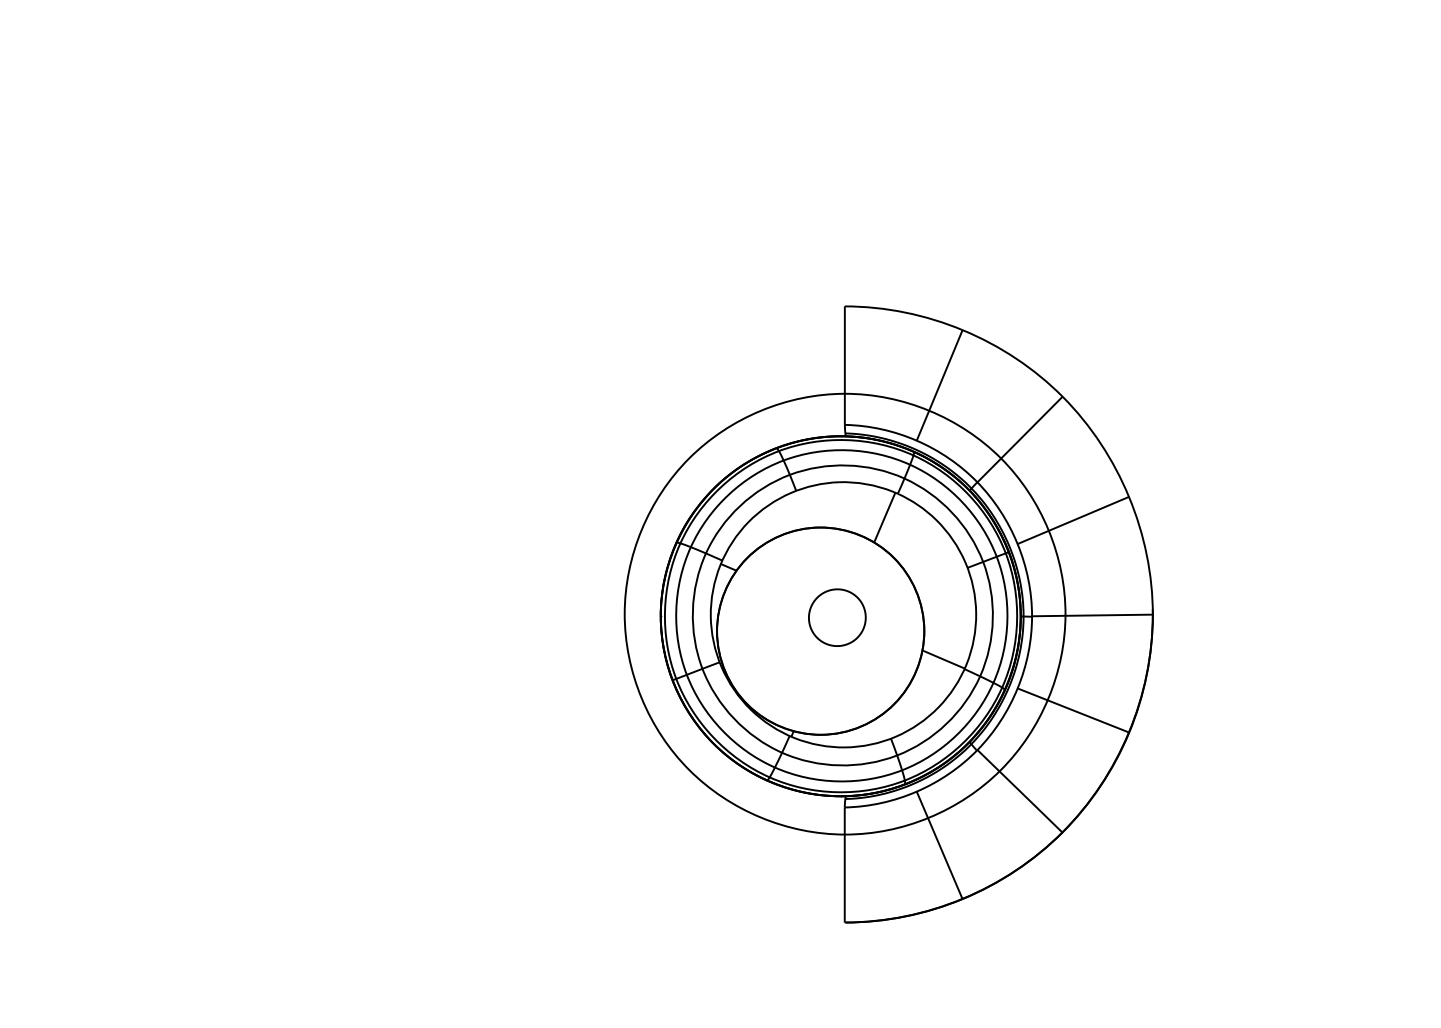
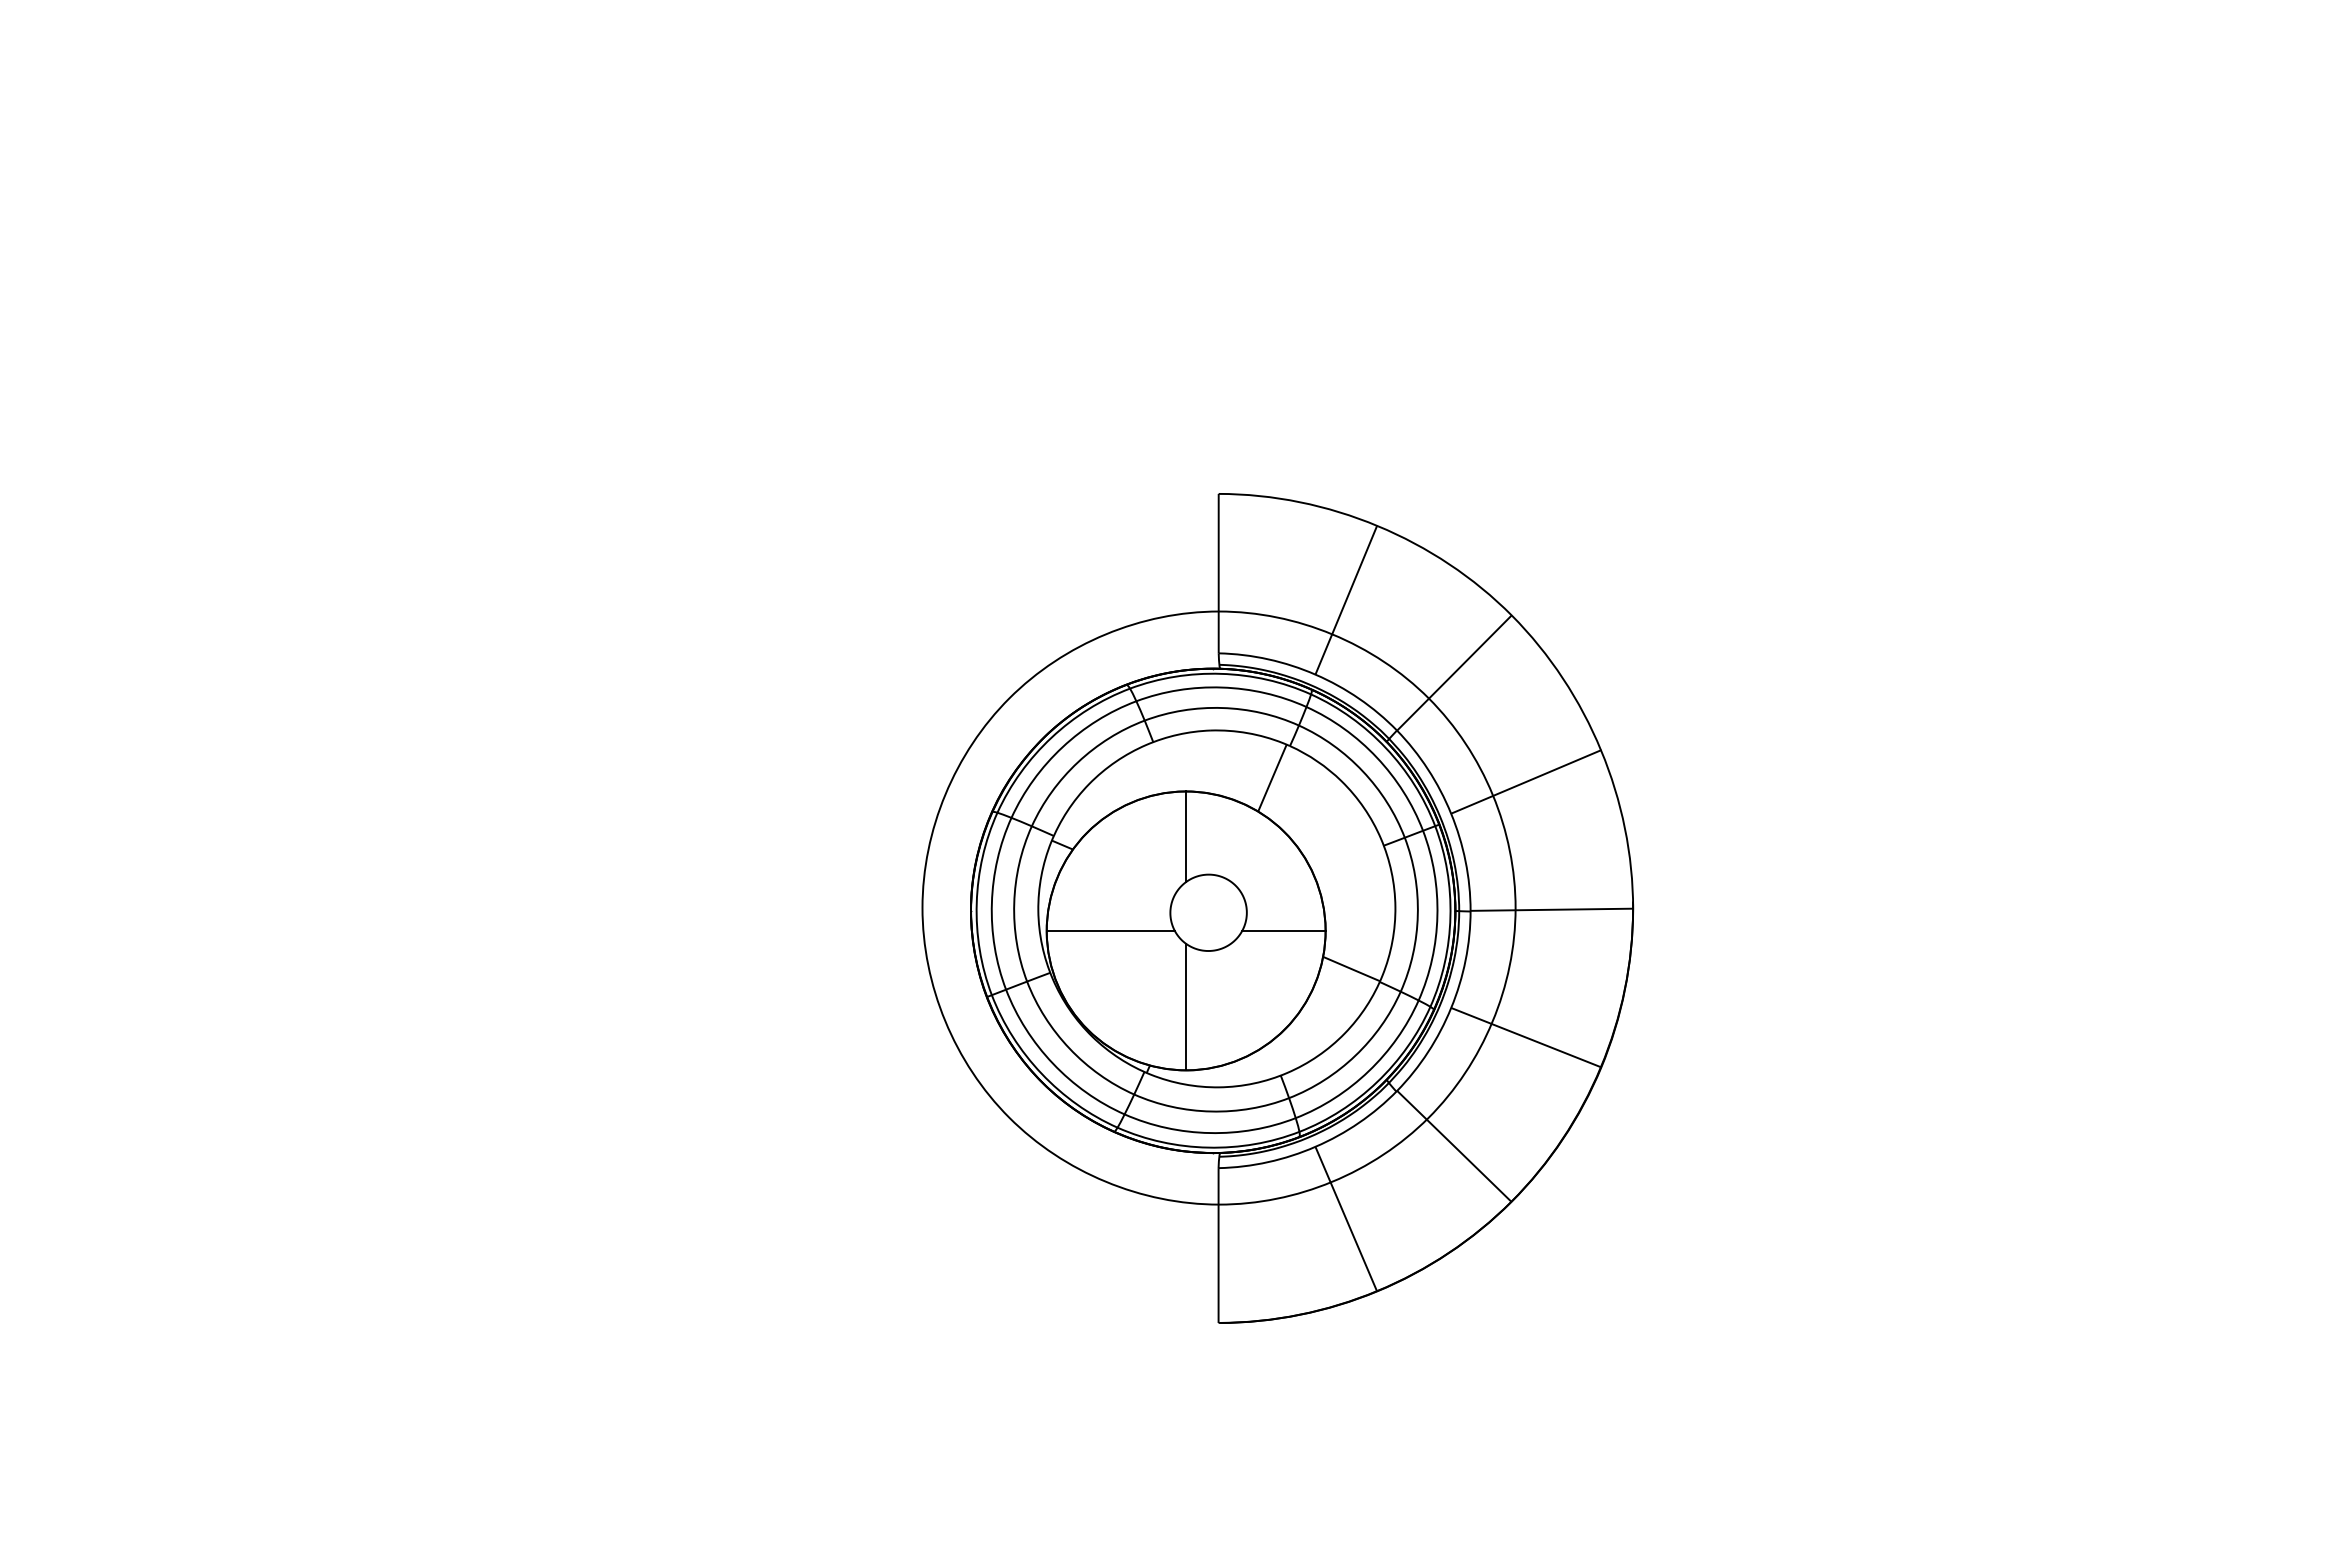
line: (820, 560) -> (1186, 836), added
line: (764, 630) -> (1110, 930), added
line: (893, 630) -> (1283, 930), added
line: (820, 687) -> (1186, 1006), added

